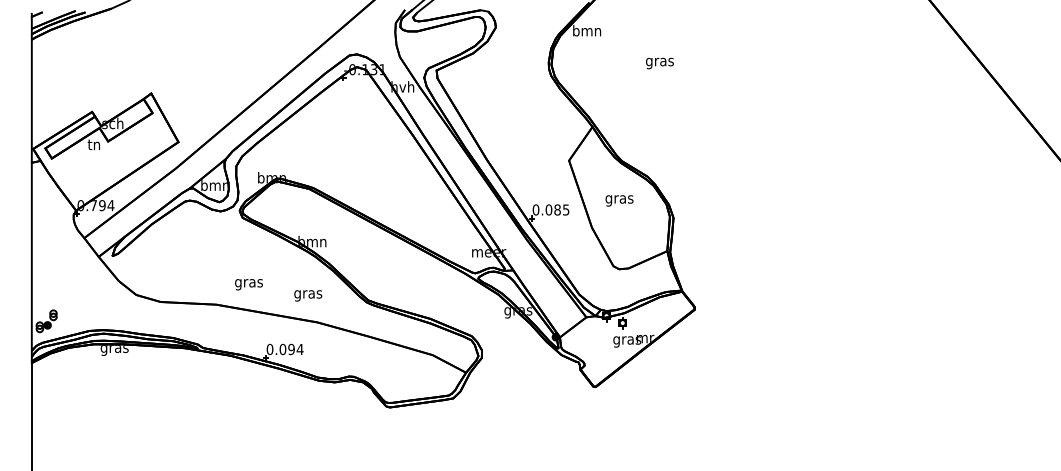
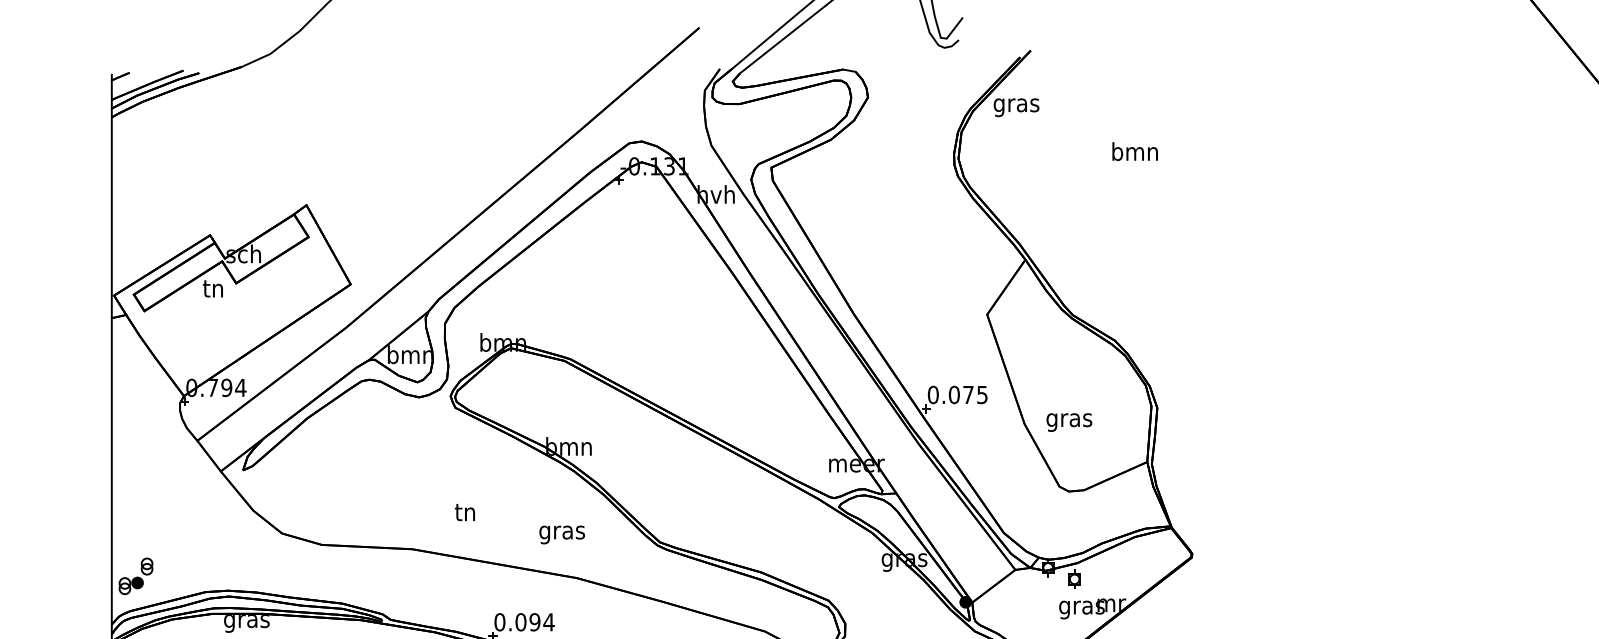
text: (587, 32) -> (1017, 105), bmn -> gras
text: (659, 61) -> (1134, 153), gras -> bmn
text: (619, 200) -> (1069, 421), moved
text: (557, 209) -> (968, 394), 0.085 -> 0.075
text: (248, 283) -> (464, 514), gras -> tn

